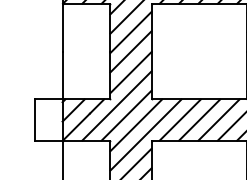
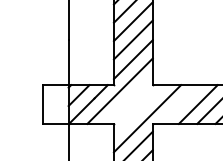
line: (126, 115) -> (129, 100), removed
line: (179, 119) -> (179, 104), removed
line: (136, 125) -> (138, 109), removed

